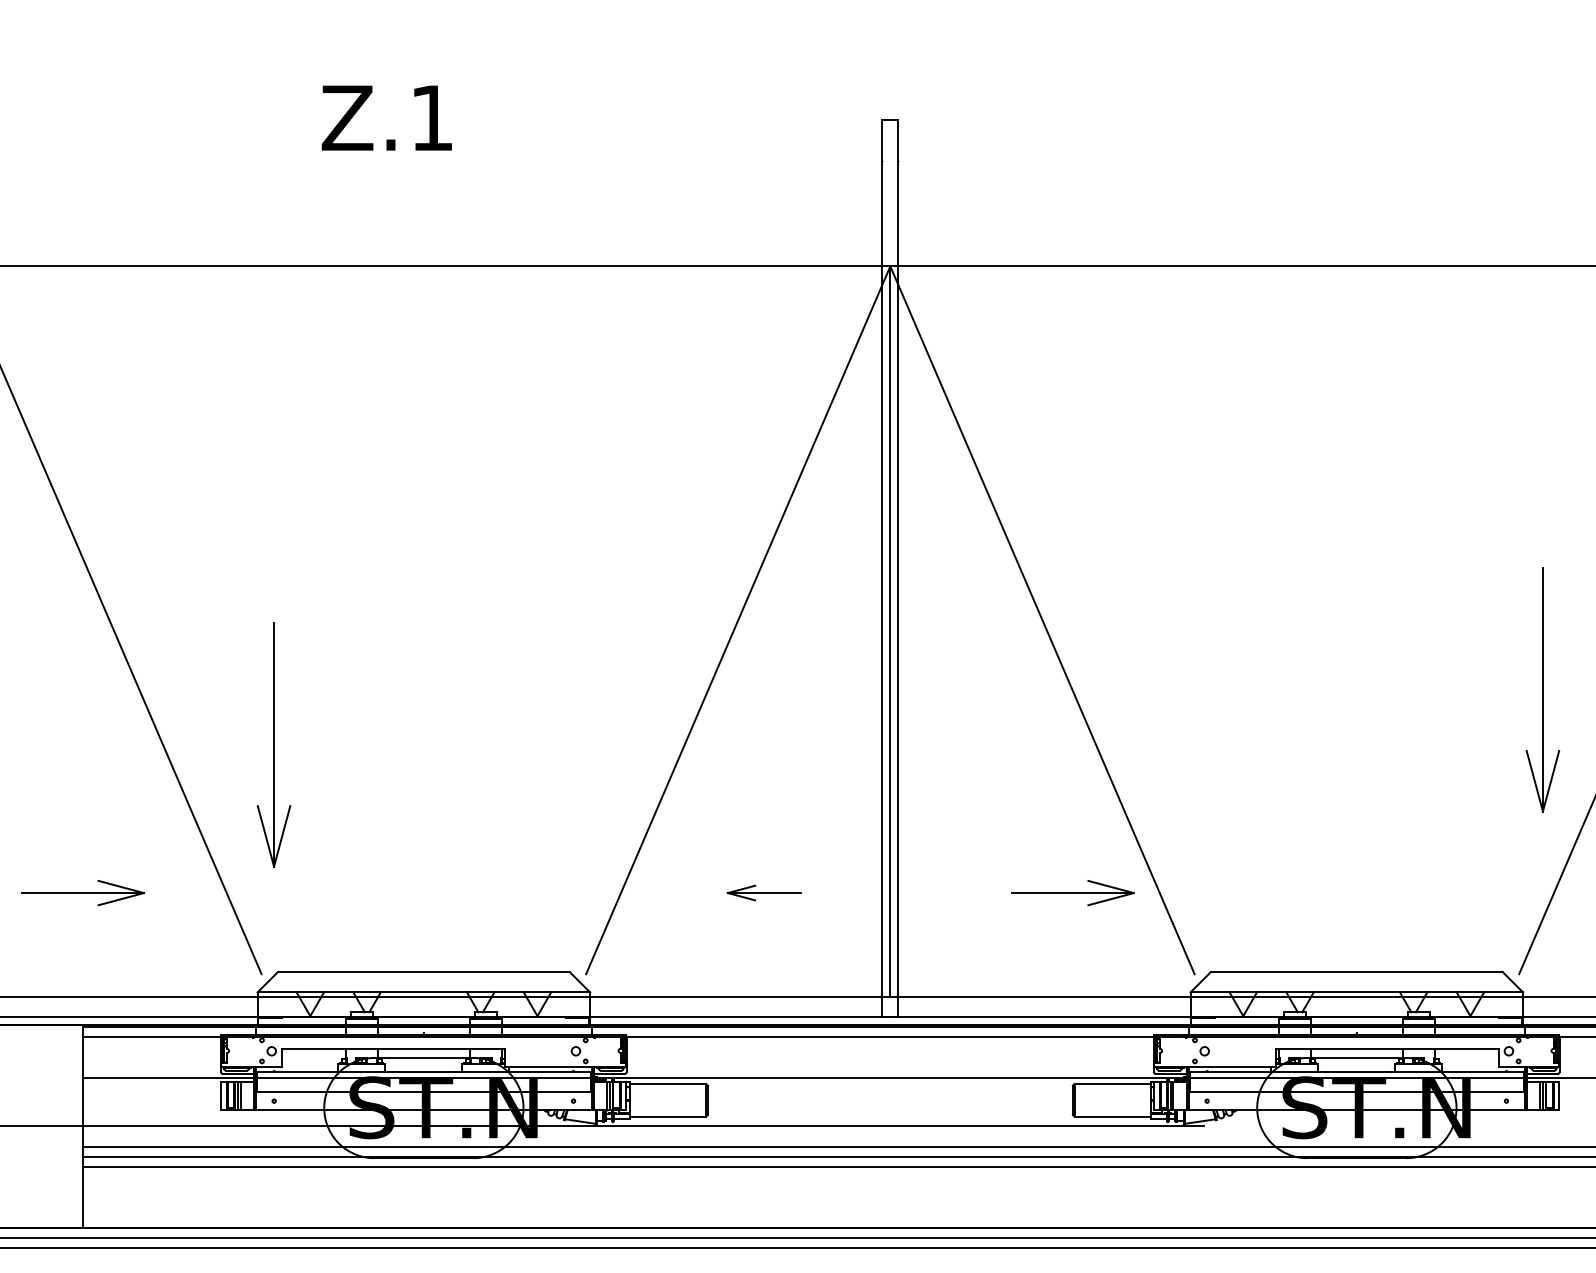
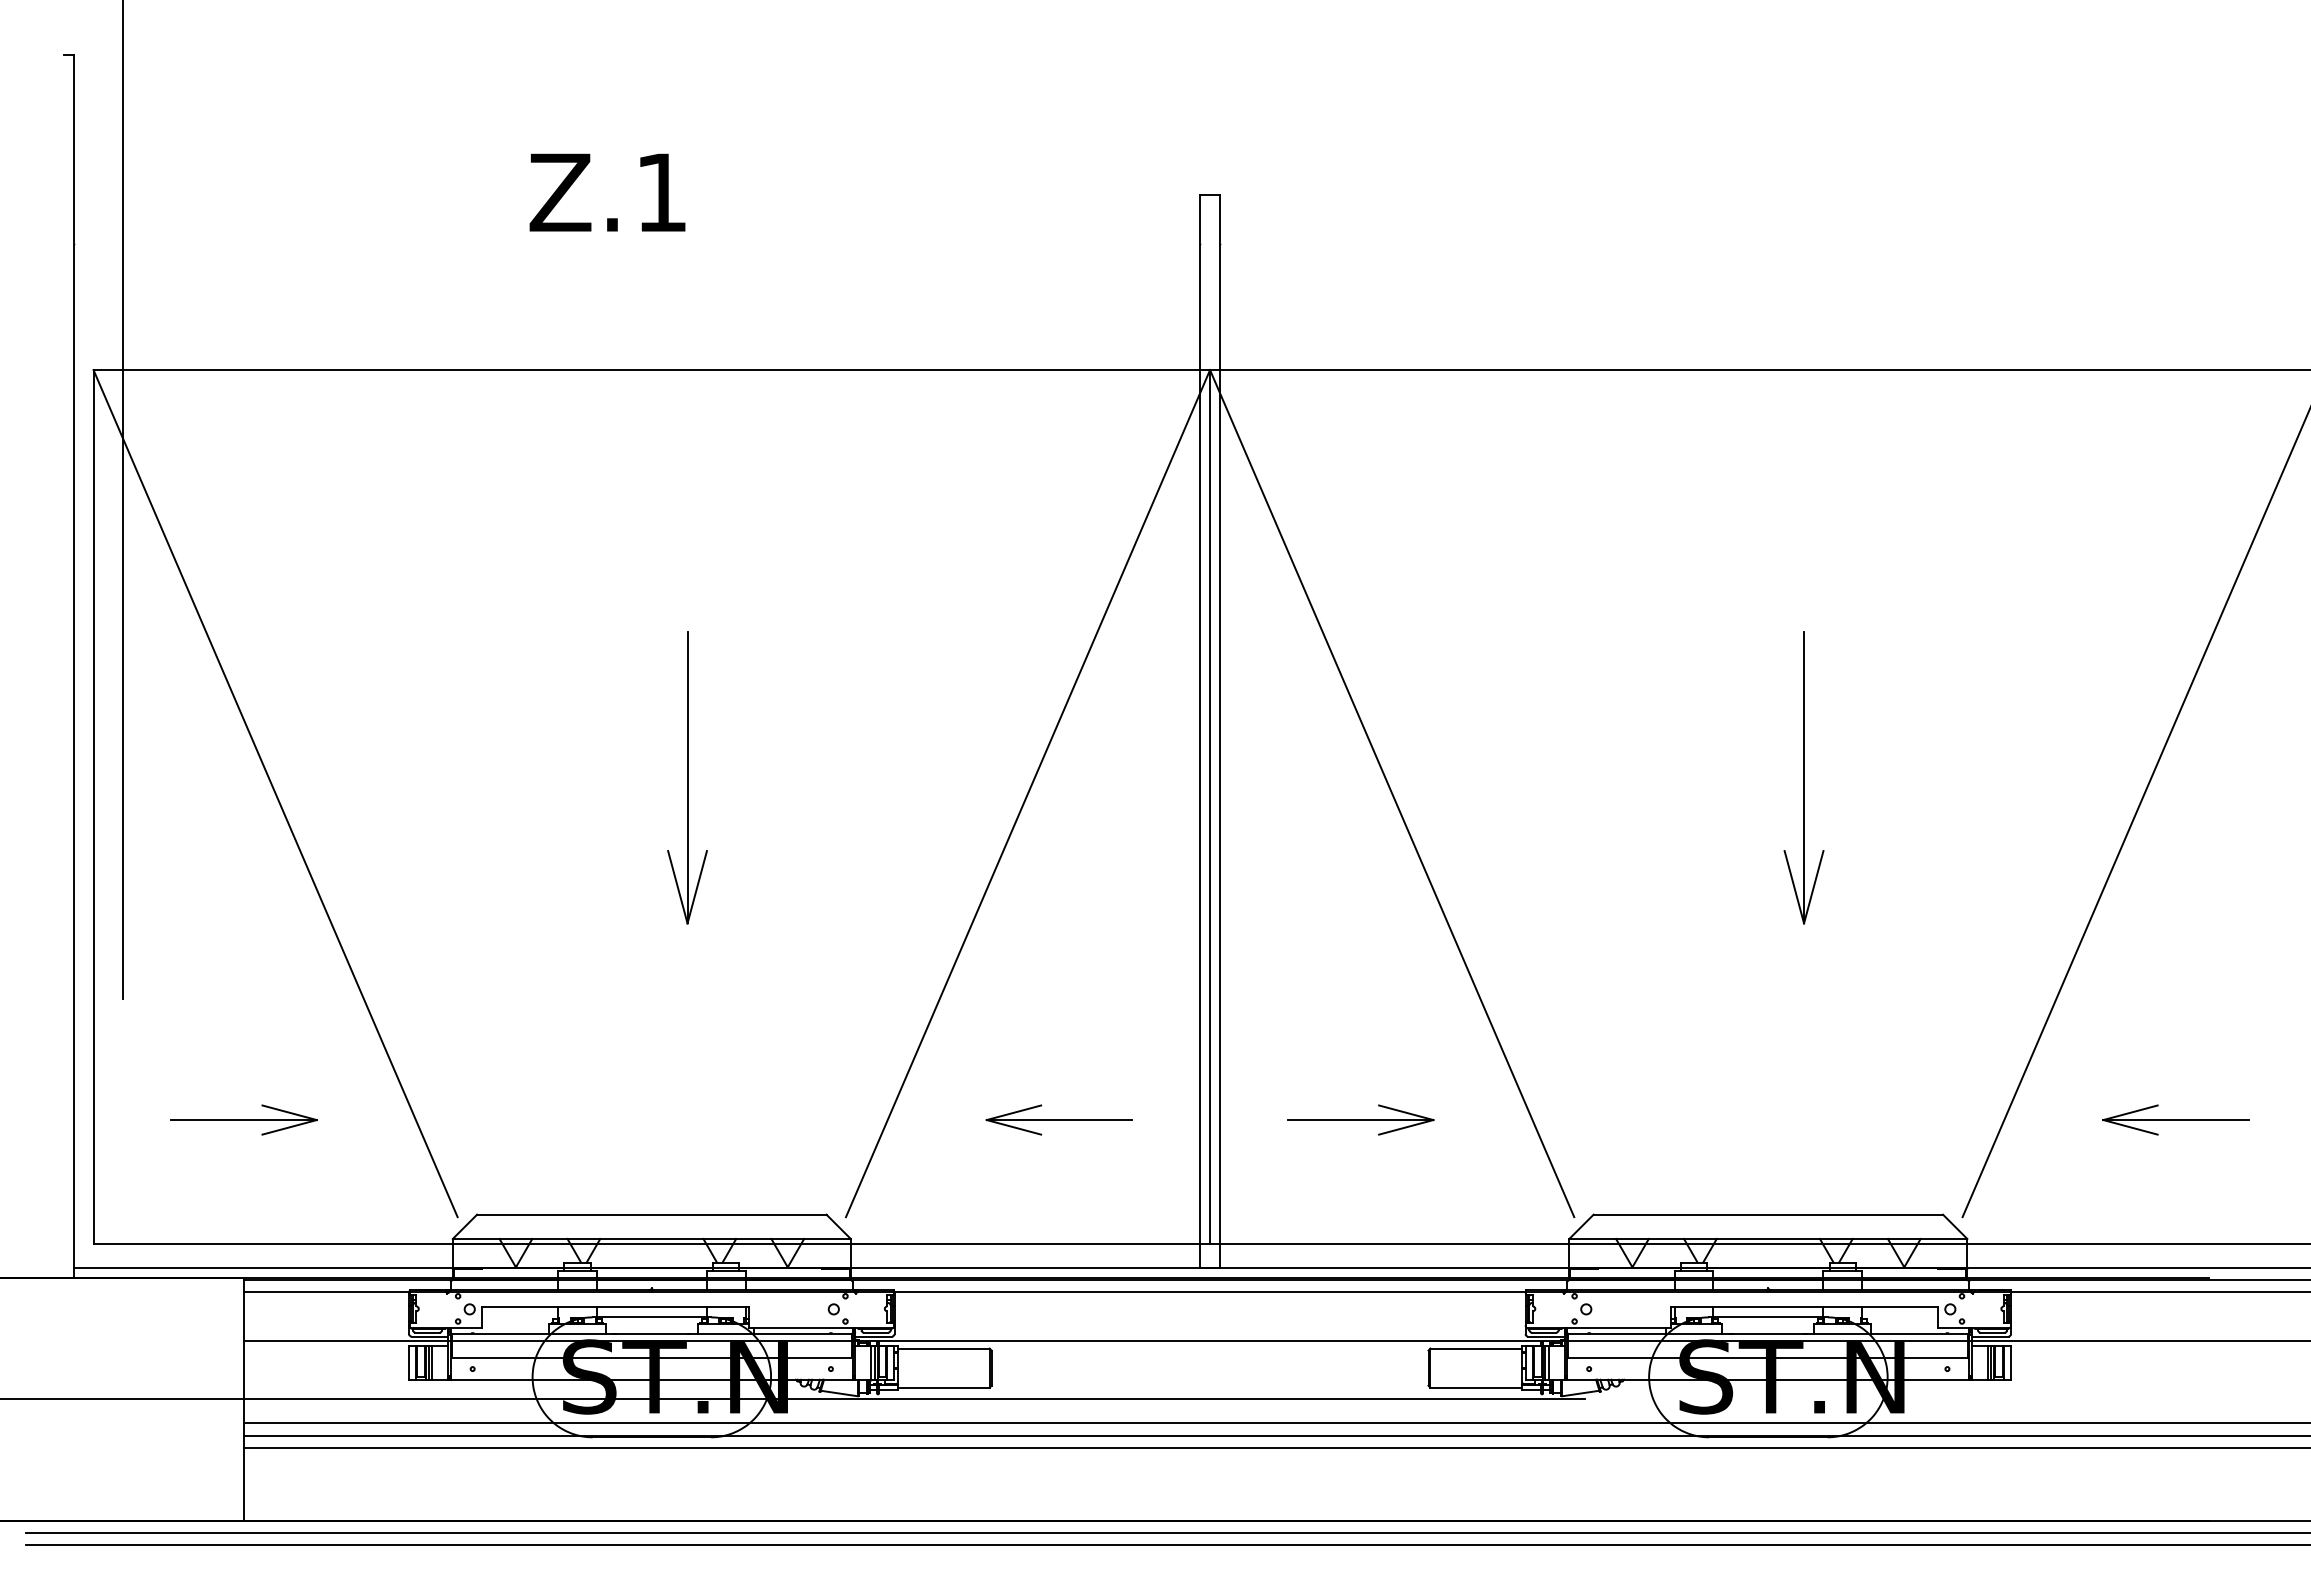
part: (1542, 689) -> (1803, 777), moved
part: (274, 744) -> (687, 777), moved
part: (763, 892) -> (1058, 1119), size x1.67
part: (1072, 892) -> (1360, 1119), moved

